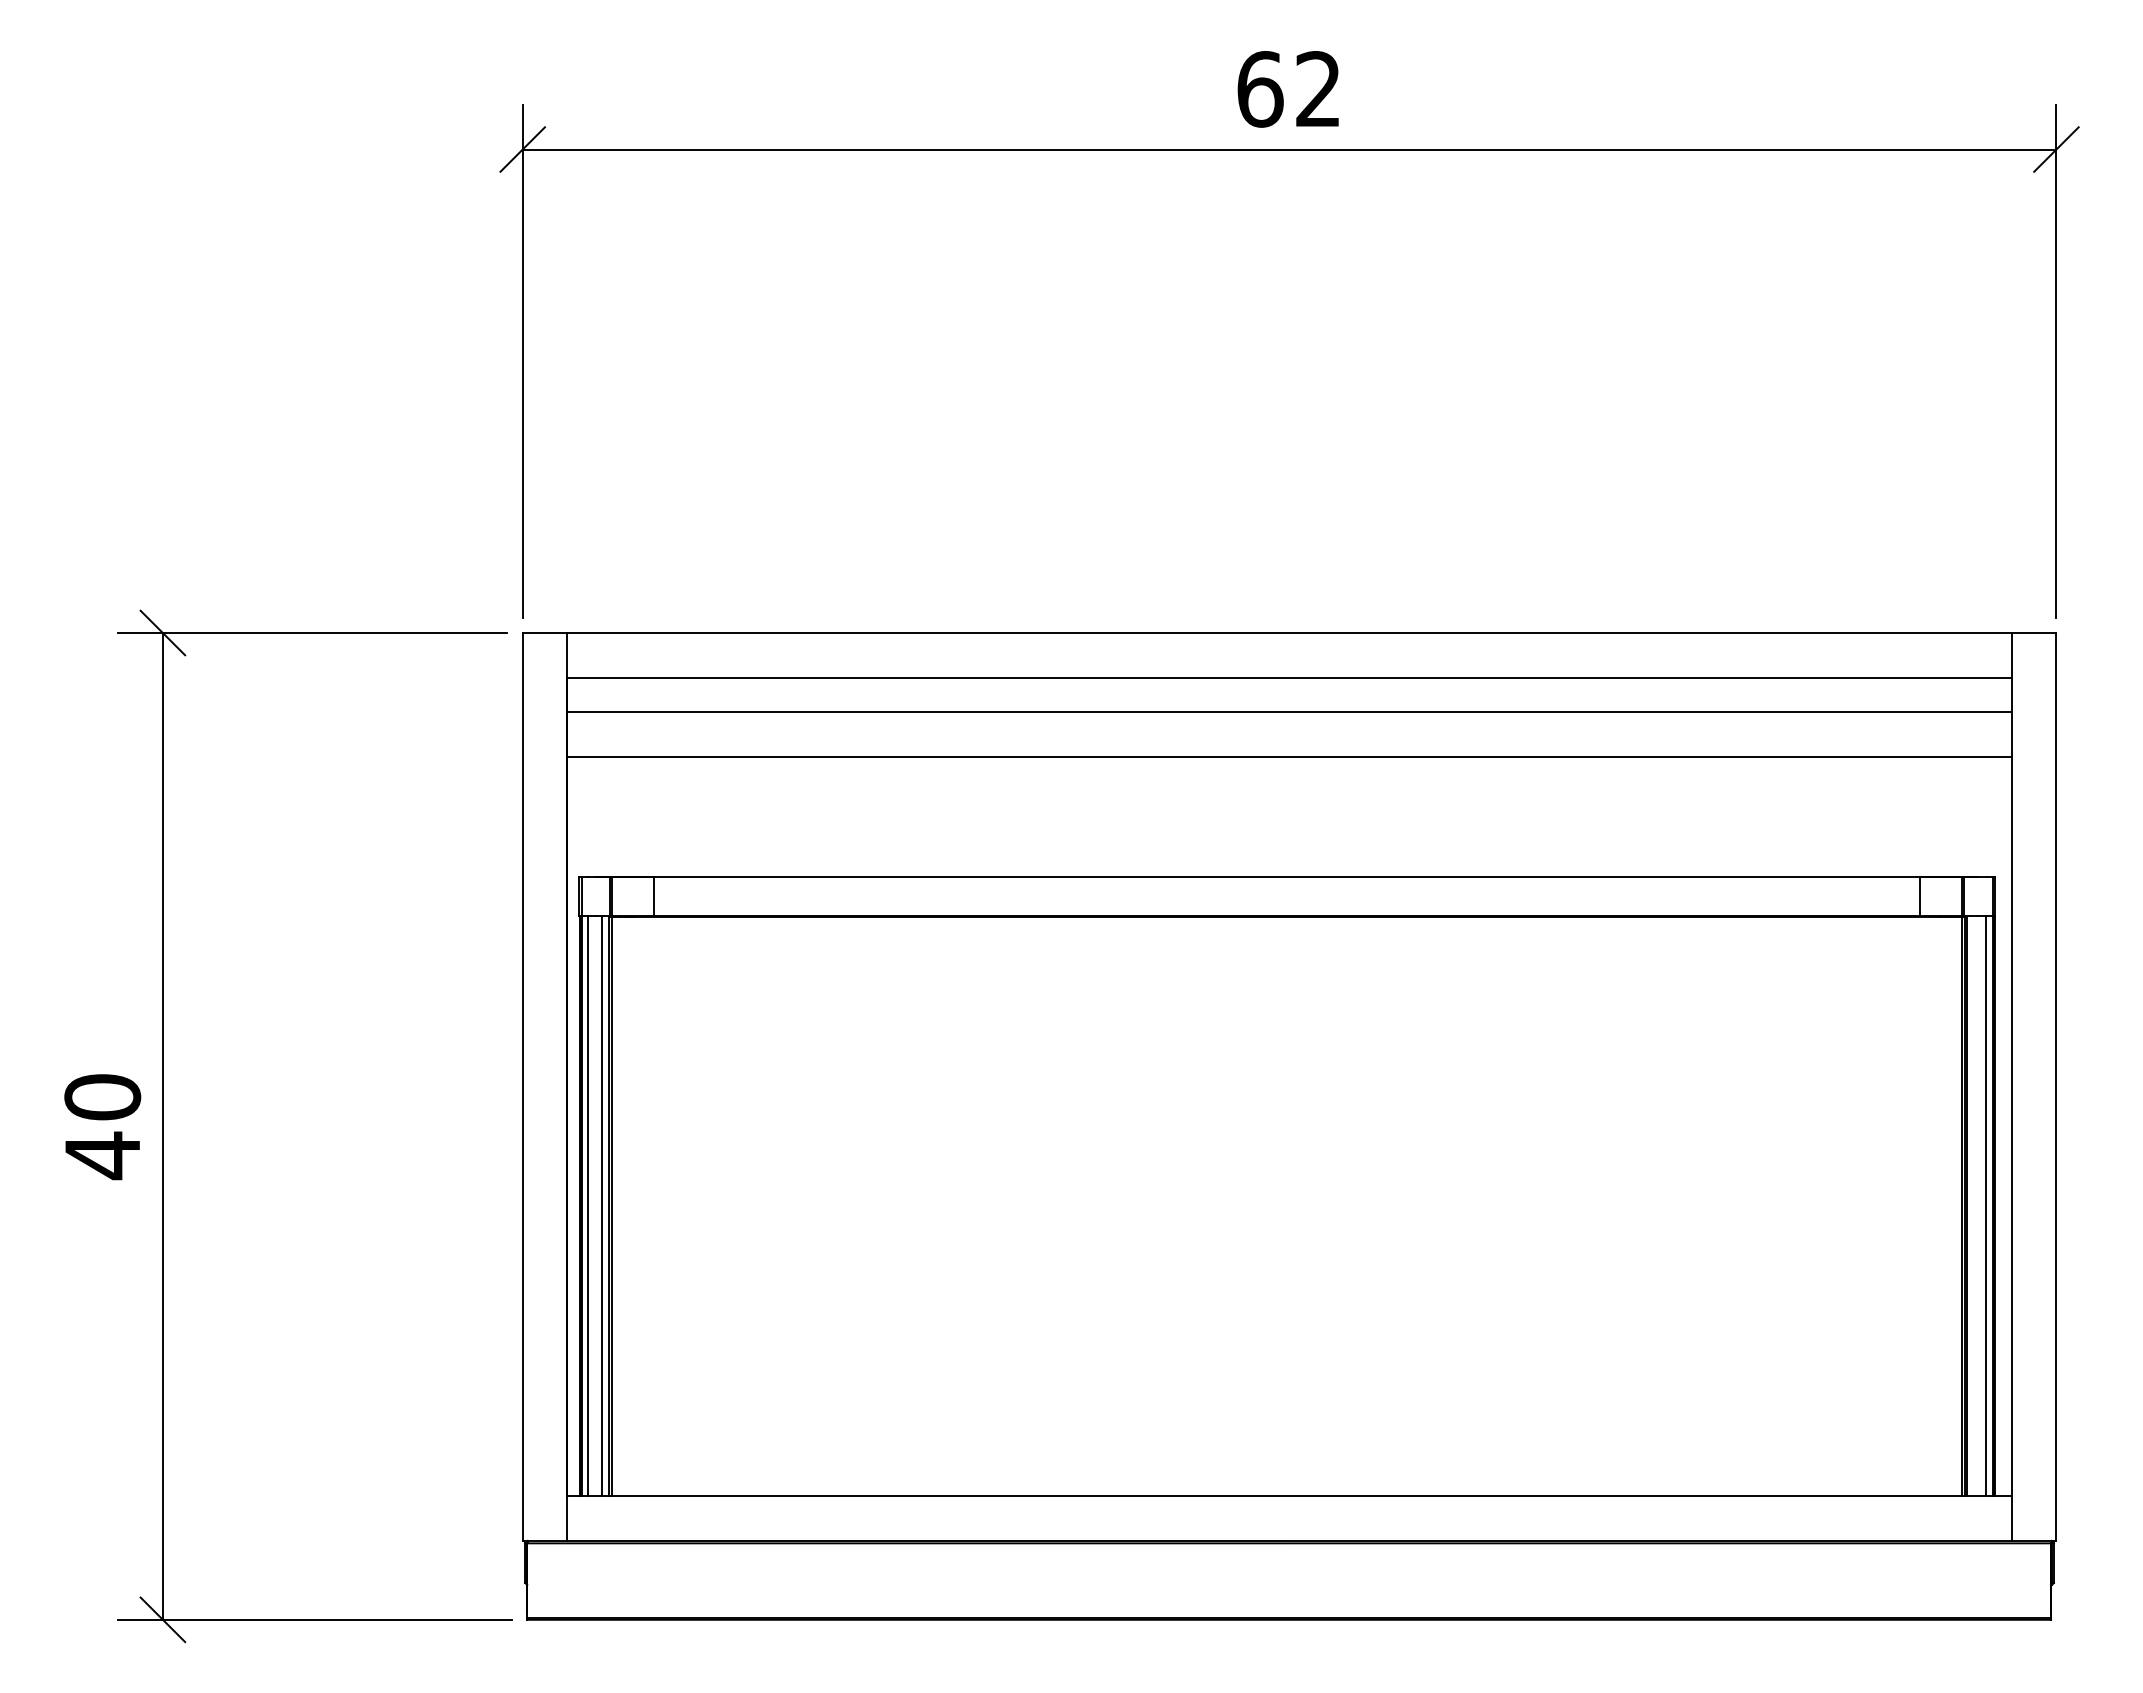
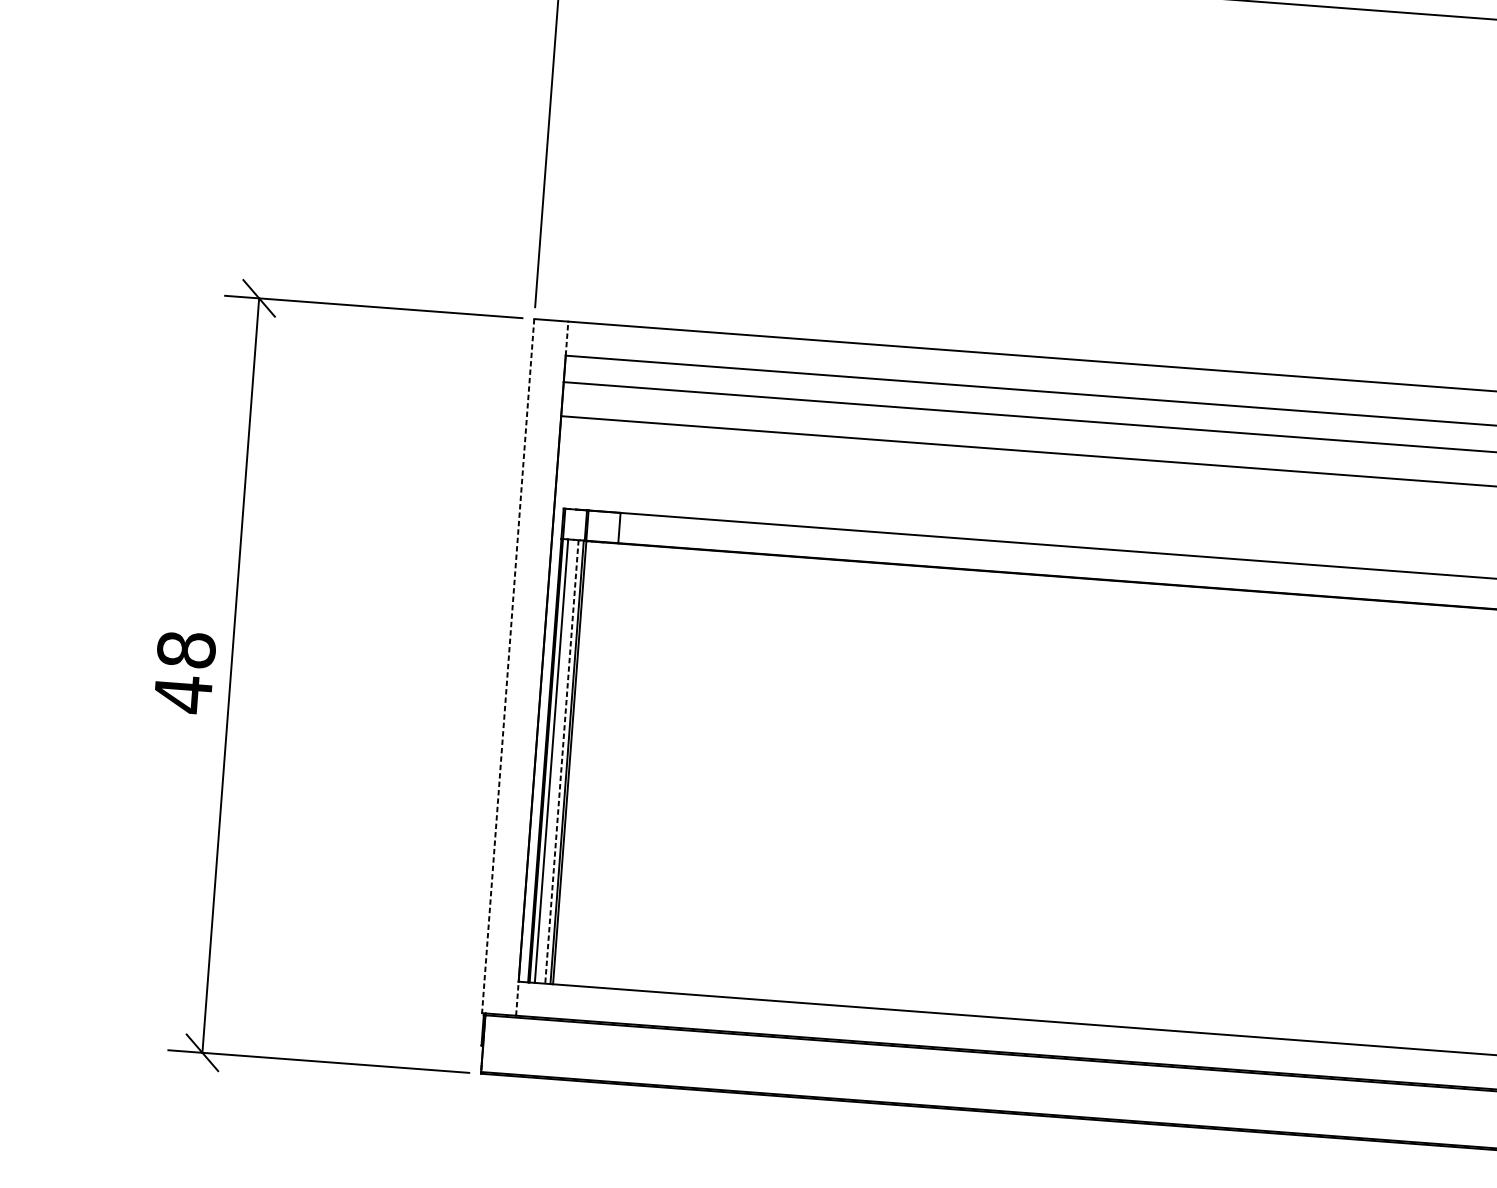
line: (567, 654) -> (567, 338), solid -> dashed
line: (522, 1086) -> (508, 665), solid -> dashed
text: (102, 1097) -> (186, 650), 40 -> 48
line: (602, 1206) -> (562, 762), solid -> dashed
line: (567, 1518) -> (517, 998), solid -> dashed

